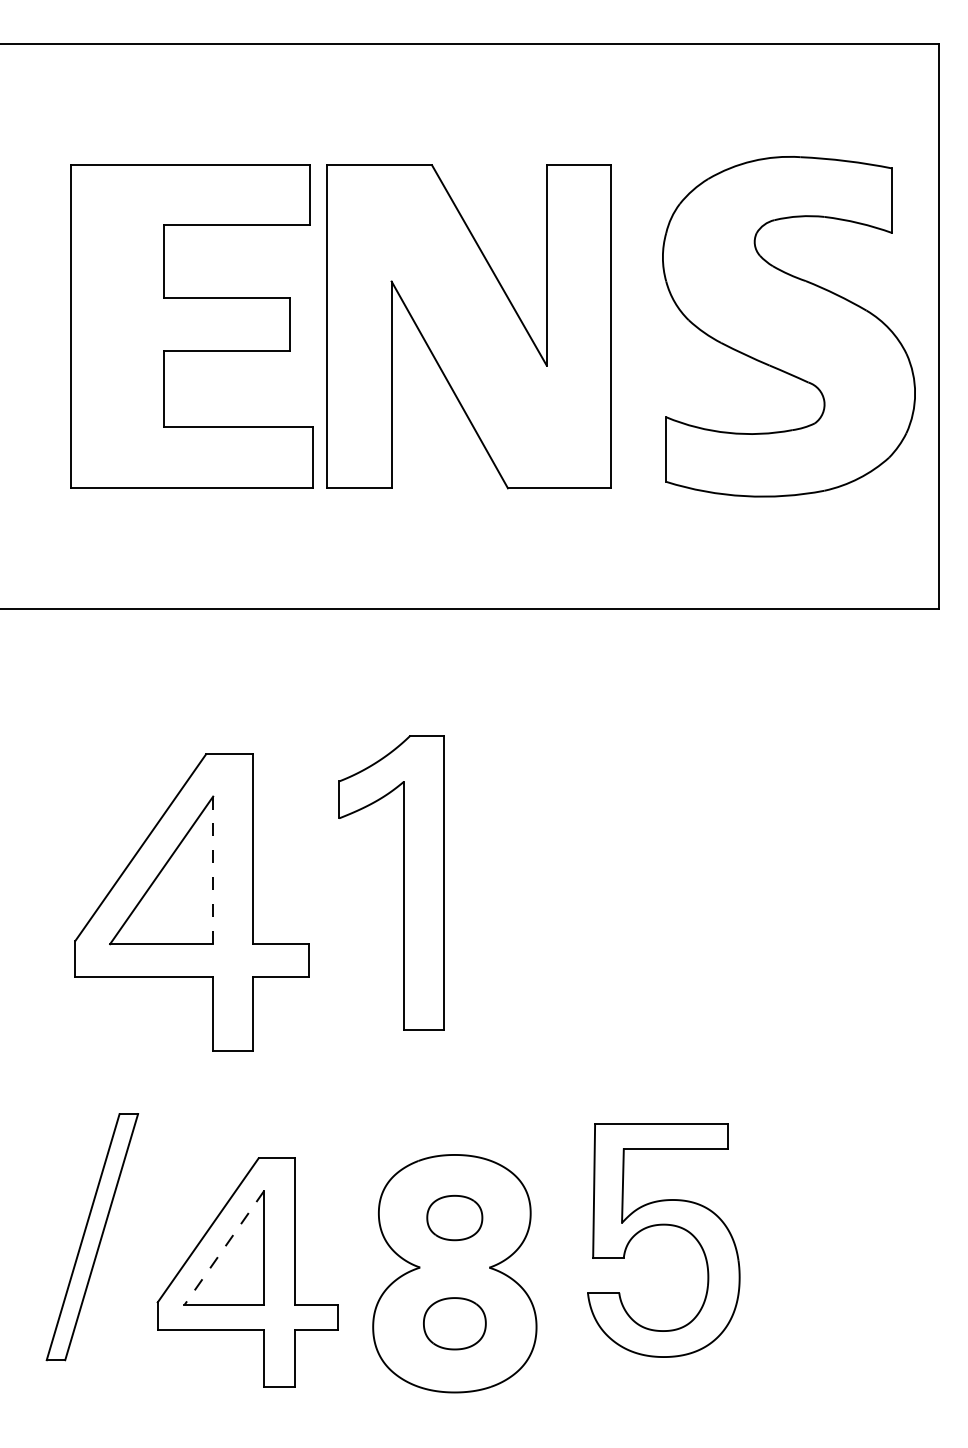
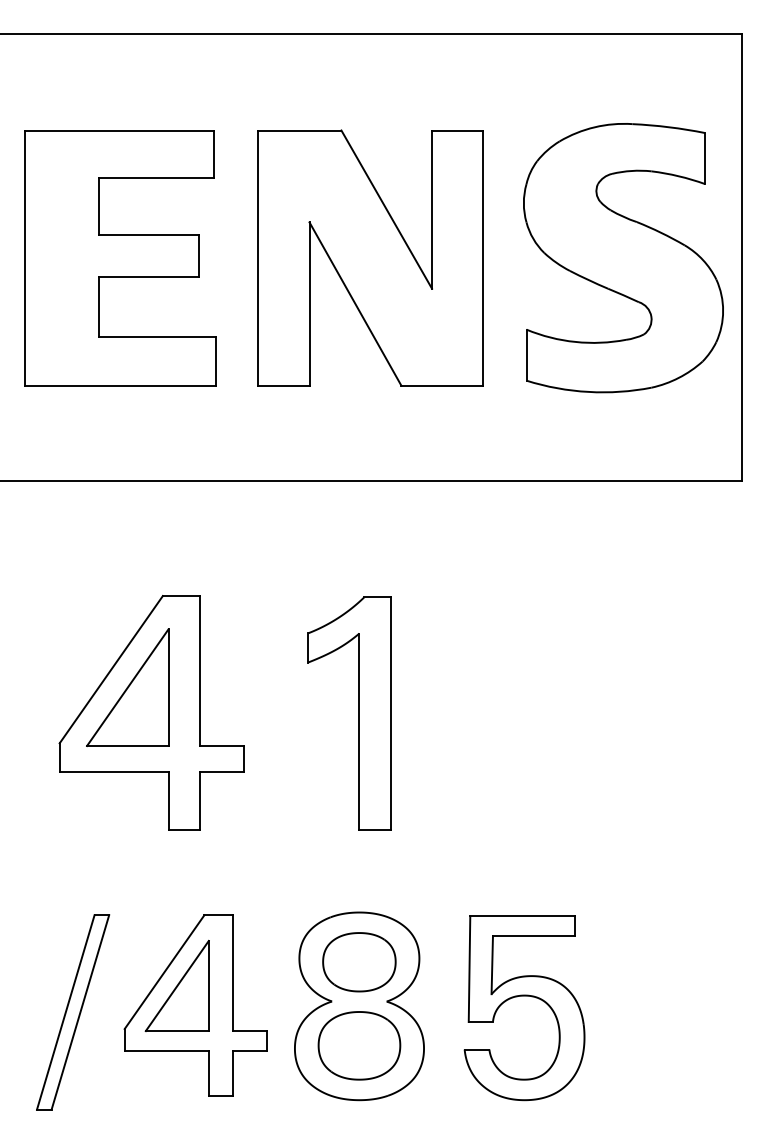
part: (191, 327) -> (120, 258), moved
line: (213, 870) -> (168, 687), dashed -> solid
part: (403, 882) -> (358, 713), moved
part: (454, 1218) -> (359, 962), size x1.67
part: (663, 1225) -> (524, 996), moved
part: (92, 1237) -> (73, 1012), moved
line: (224, 1248) -> (177, 986), dashed -> solid
part: (454, 1323) -> (359, 1045), size x1.67

